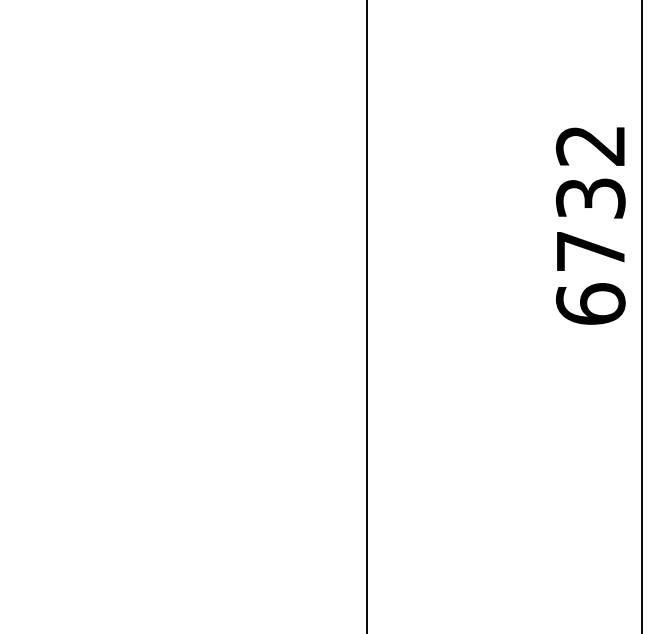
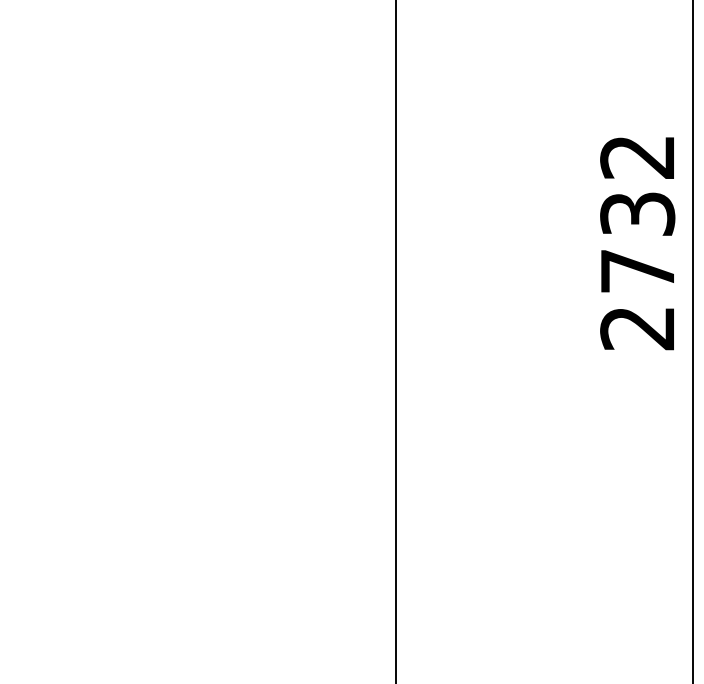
text: (590, 303) -> (637, 327), 6732 -> 2732

